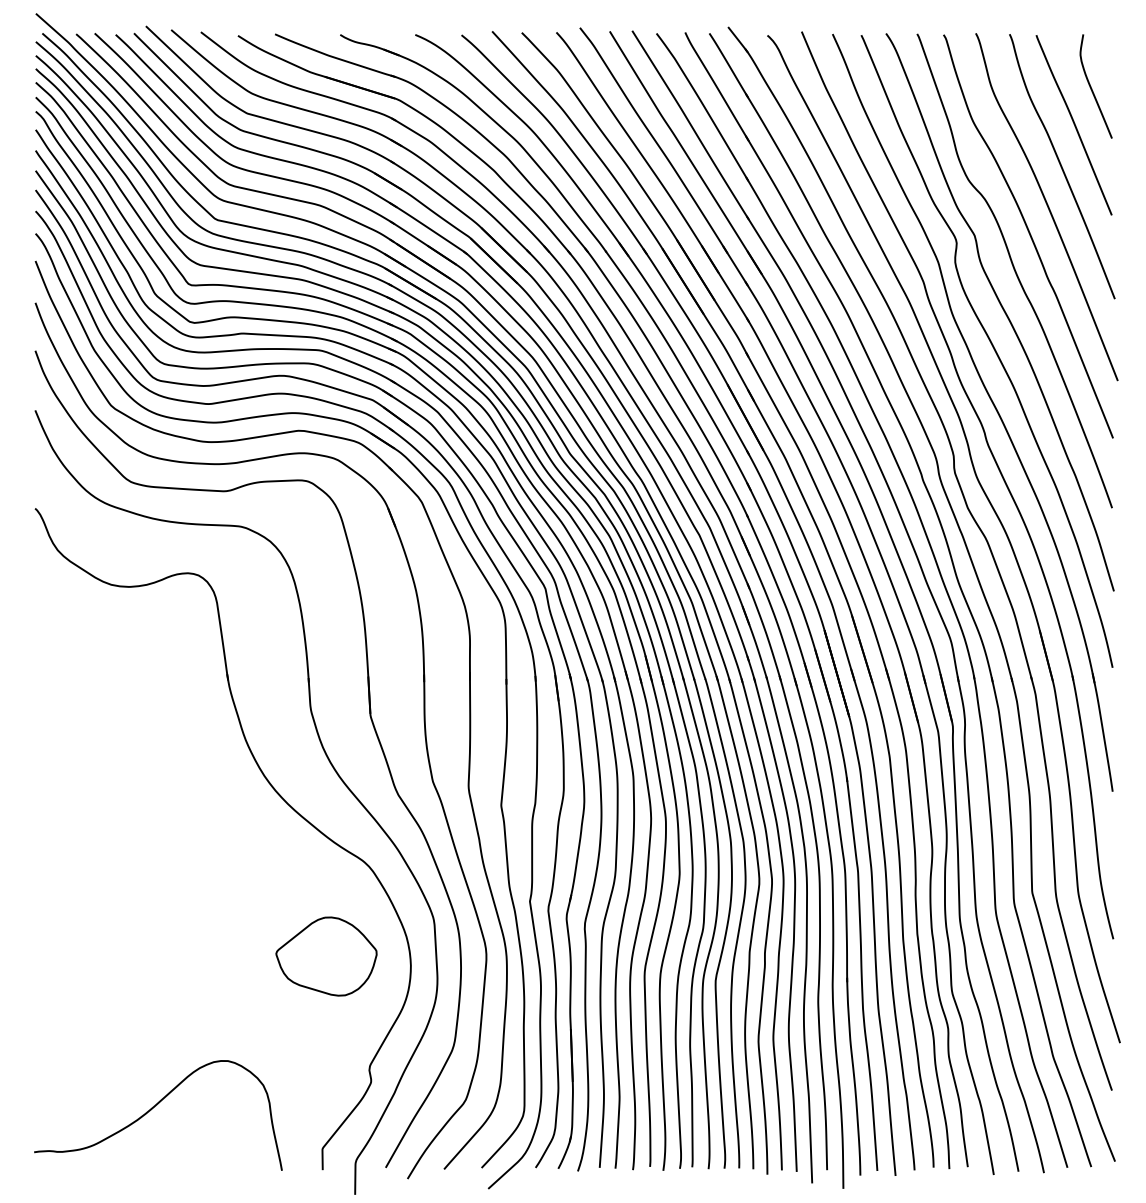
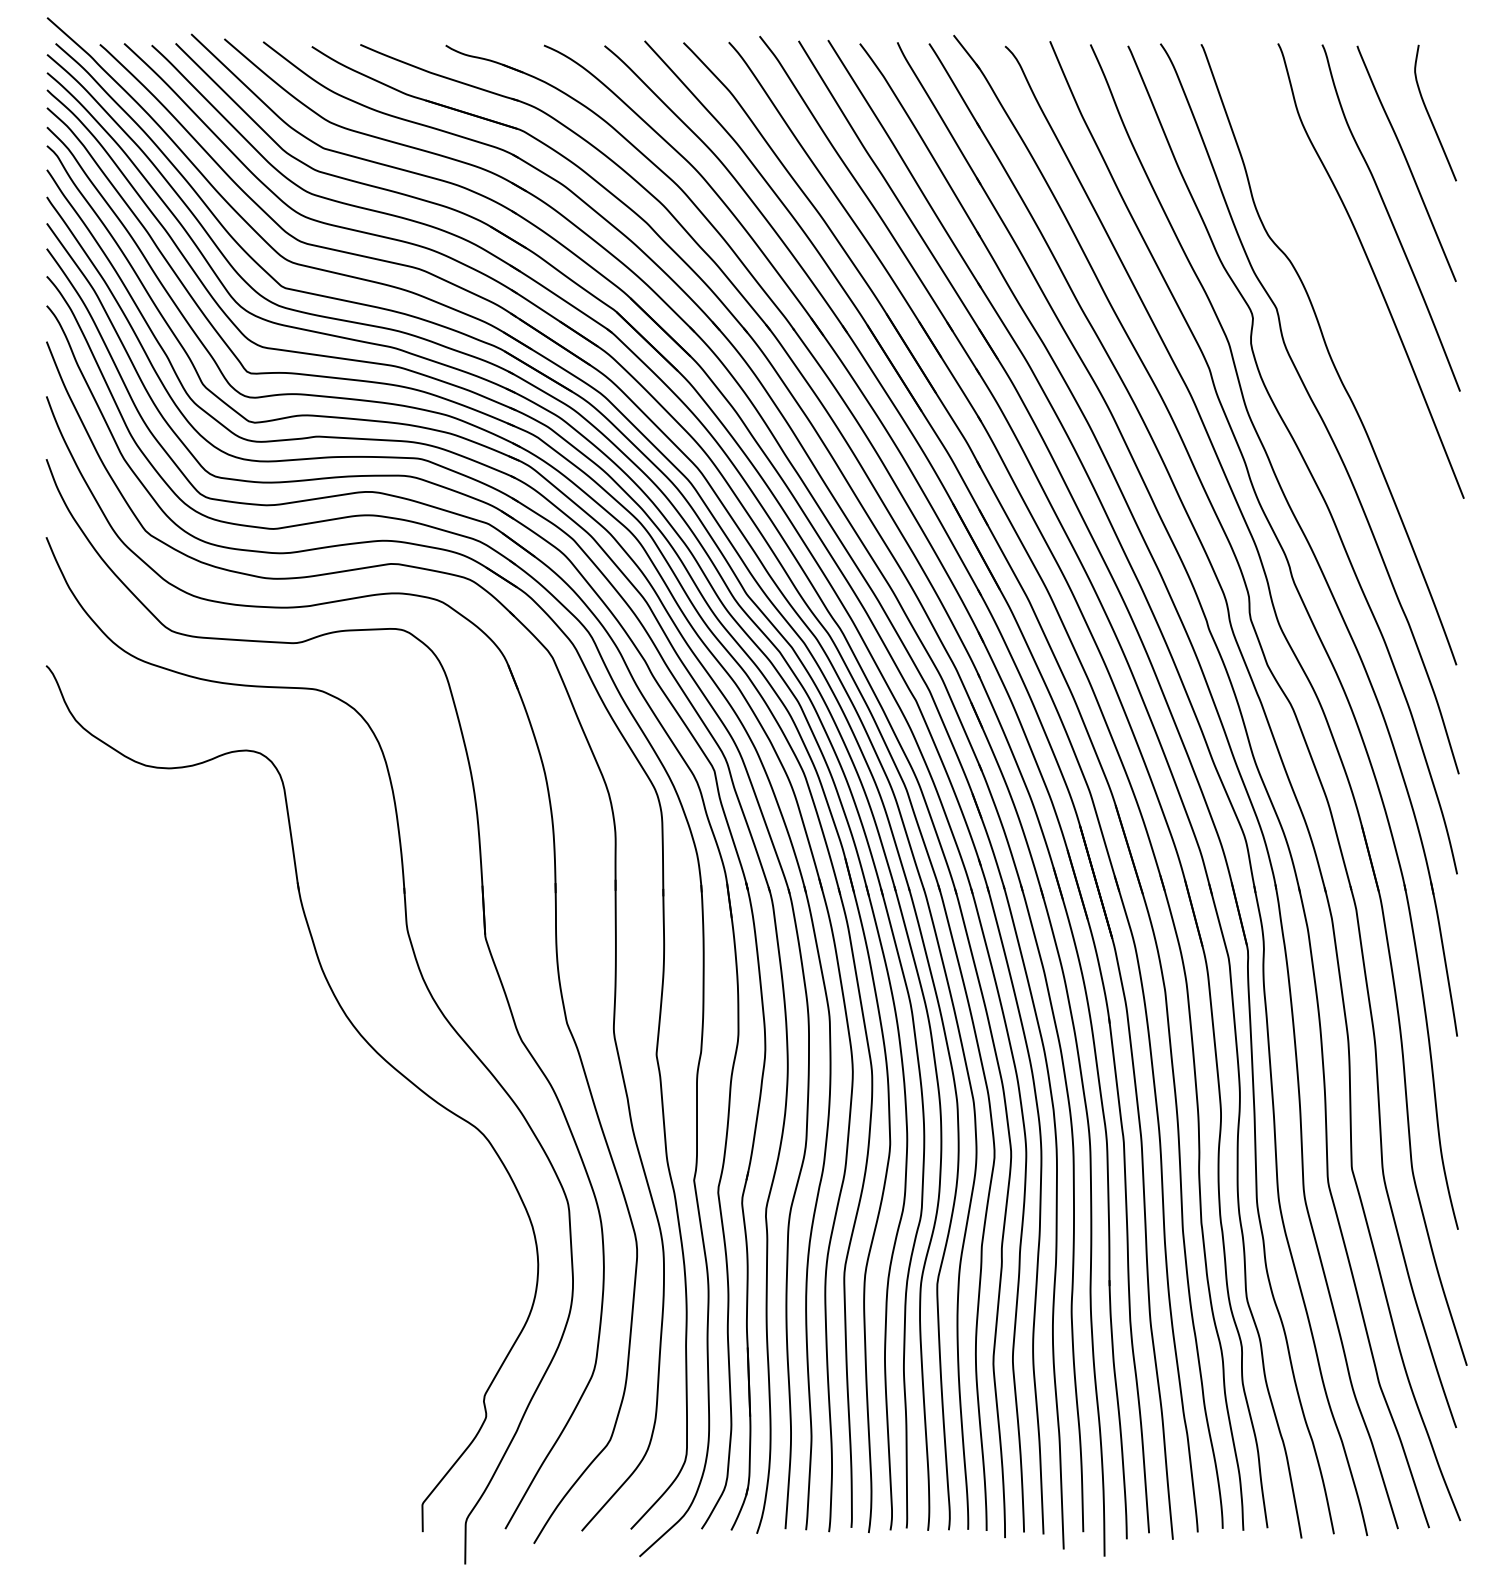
curve: (1029, 235) -> (1348, 308), removed
part: (326, 956) -> (427, 1252), removed
curve: (152, 1109) -> (199, 1452), removed

